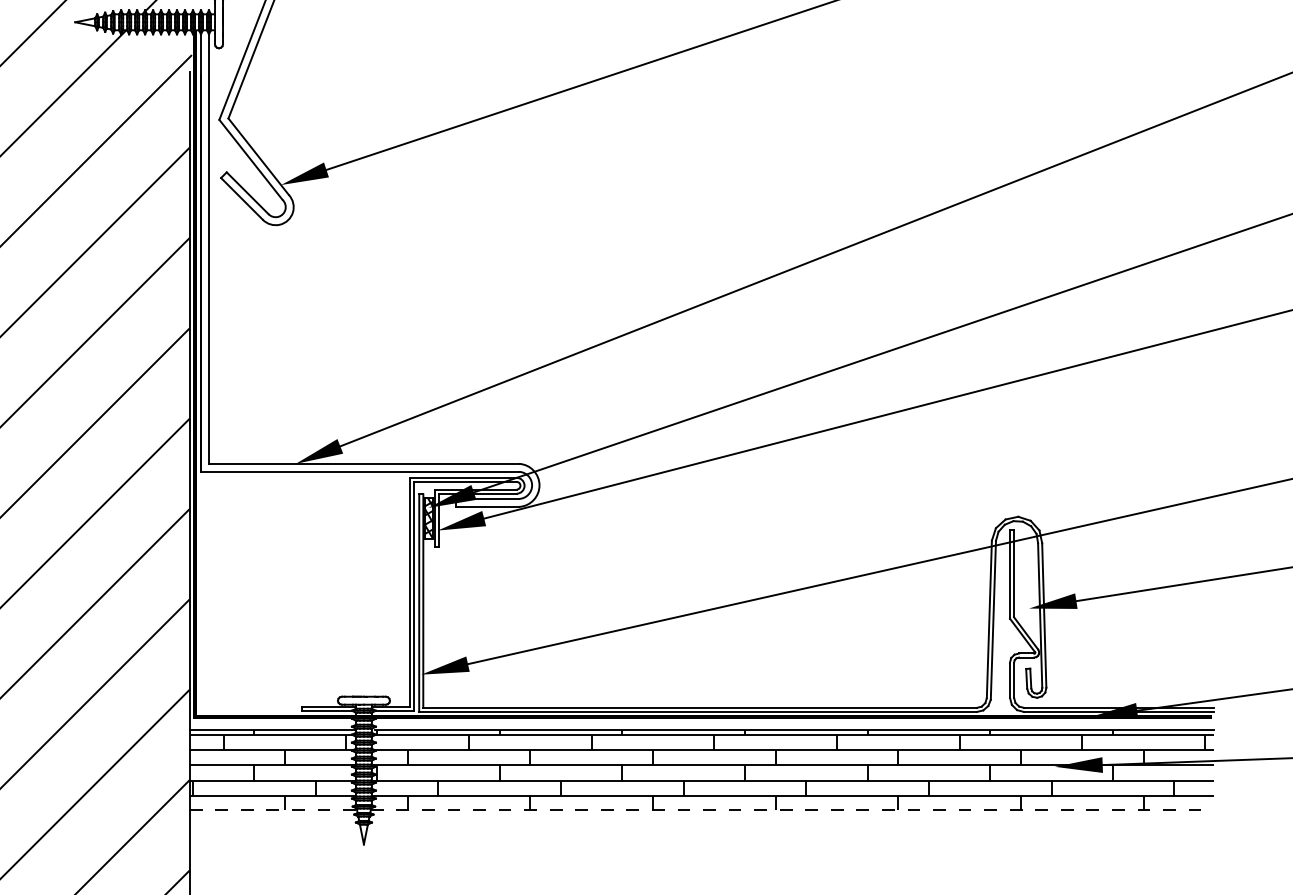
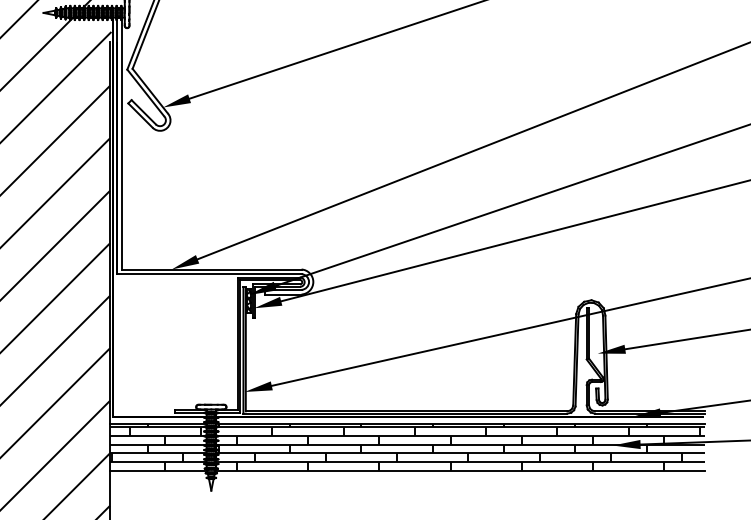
line: (272, 809) -> (158, 470), dashed -> solid
line: (792, 809) -> (460, 470), dashed -> solid

